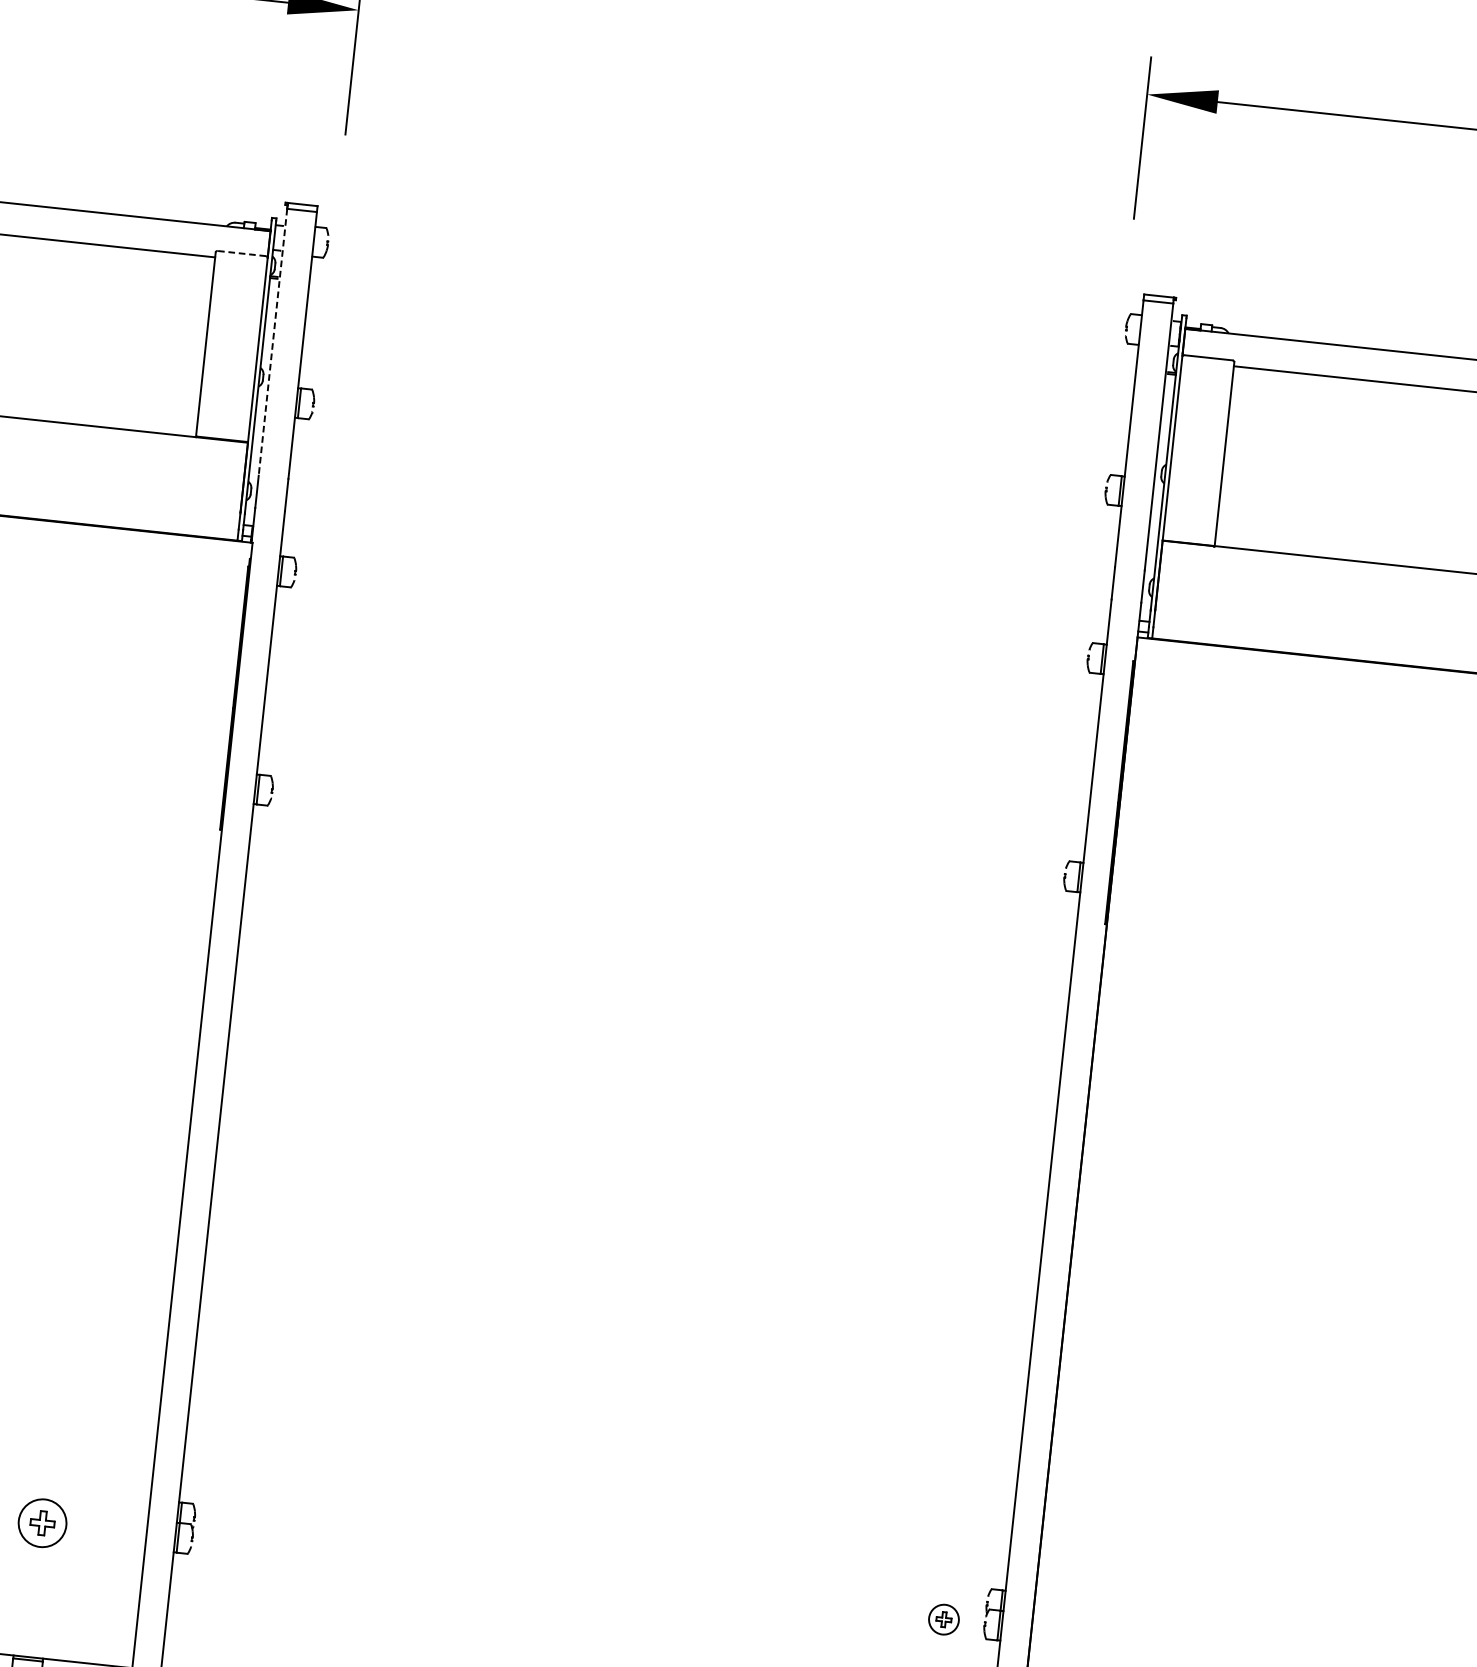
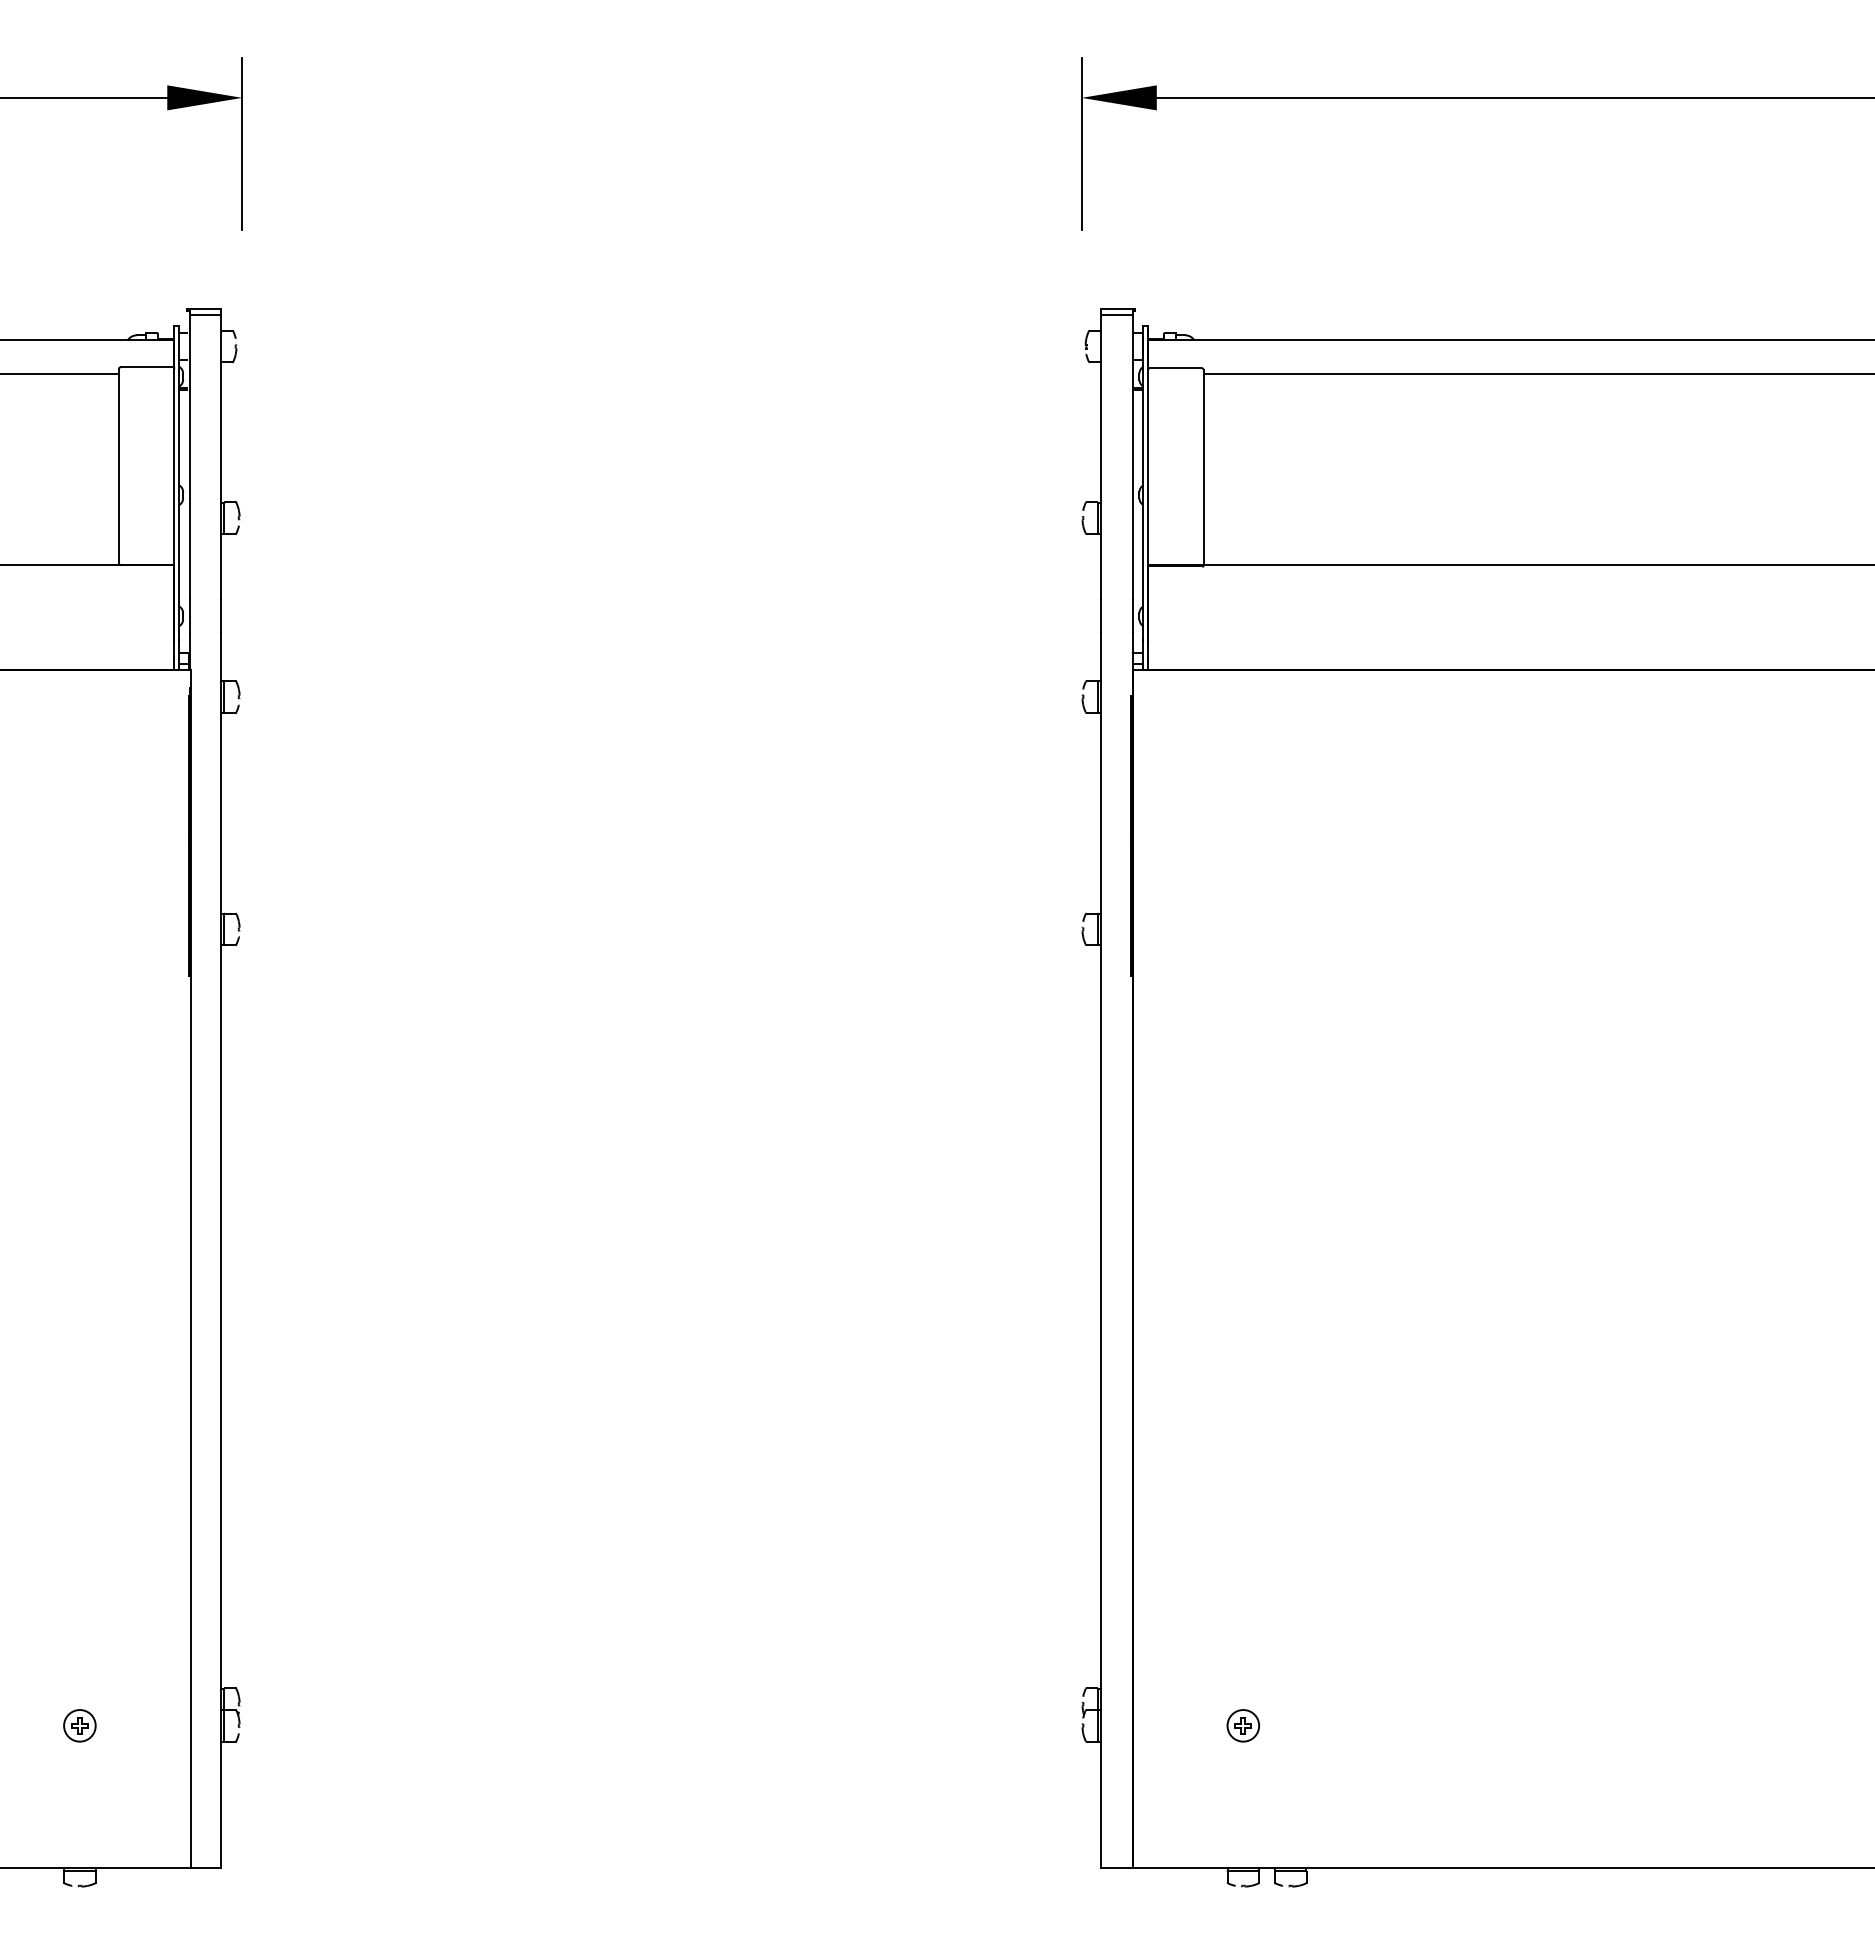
line: (241, 253) -> (146, 367), dashed -> solid
line: (272, 342) -> (189, 457), dashed -> solid
part: (42, 1522) -> (79, 1725), size x0.62
part: (943, 1619) -> (1242, 1725), moved

